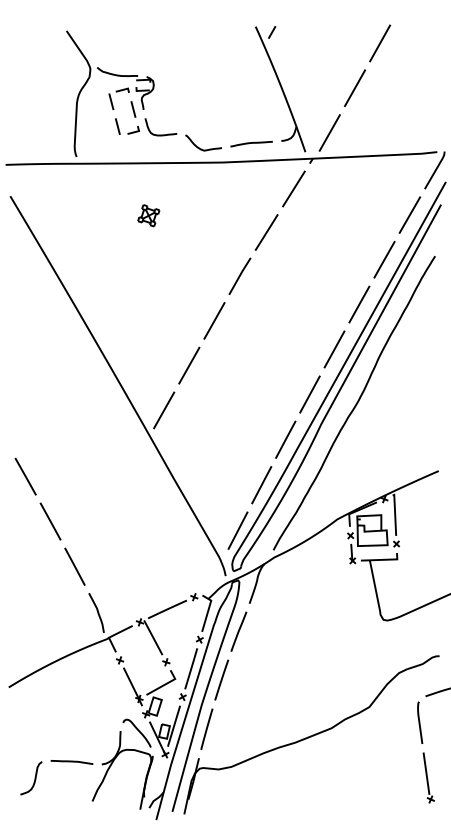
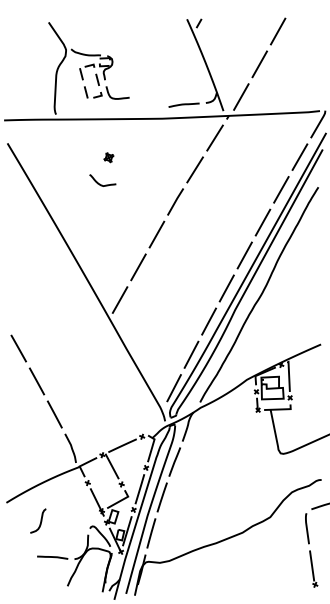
curve: (201, 148) -> (101, 184), moved
part: (148, 215) -> (108, 157), size x0.6
curve: (34, 778) -> (40, 521), moved

